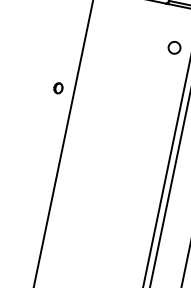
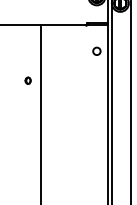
part: (57, 87) -> (27, 80), moved

